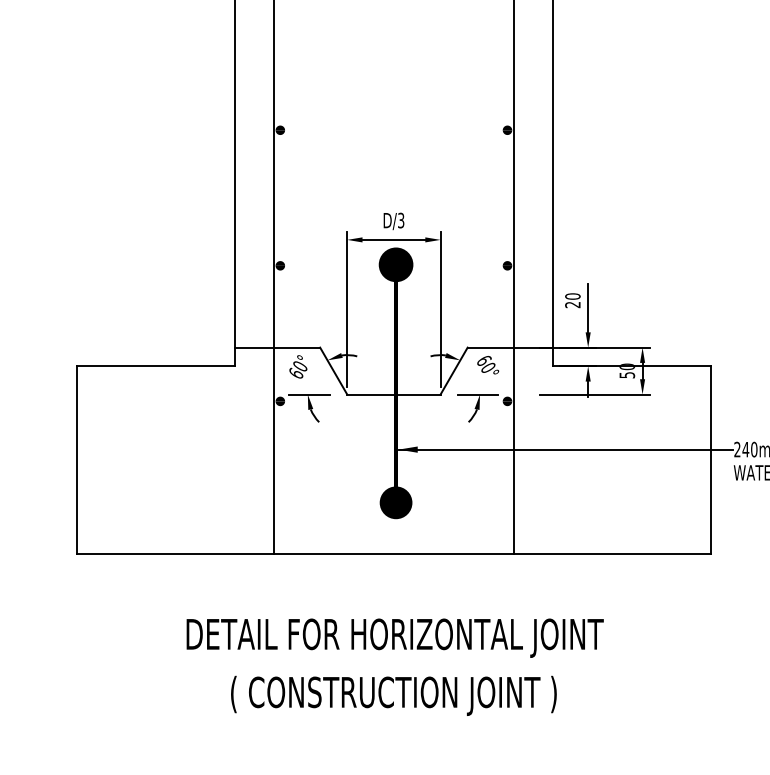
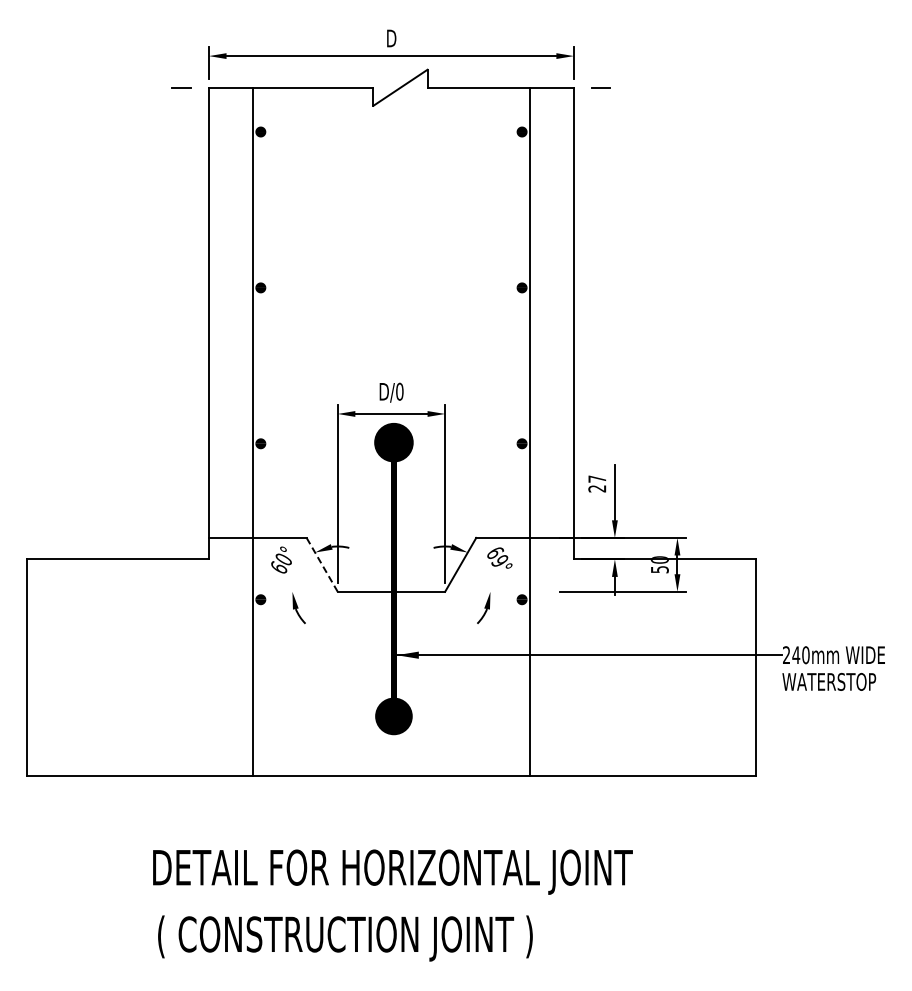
text: (400, 220) -> (399, 391), D/3 -> D/0
text: (573, 295) -> (597, 478), 20 -> 27
text: (486, 368) -> (498, 561), 60° -> 69°
line: (333, 370) -> (321, 564), solid -> dashed
line: (309, 394) -> (294, 591), removed
line: (477, 394) -> (487, 591), removed
text: (393, 695) -> (345, 938), moved

